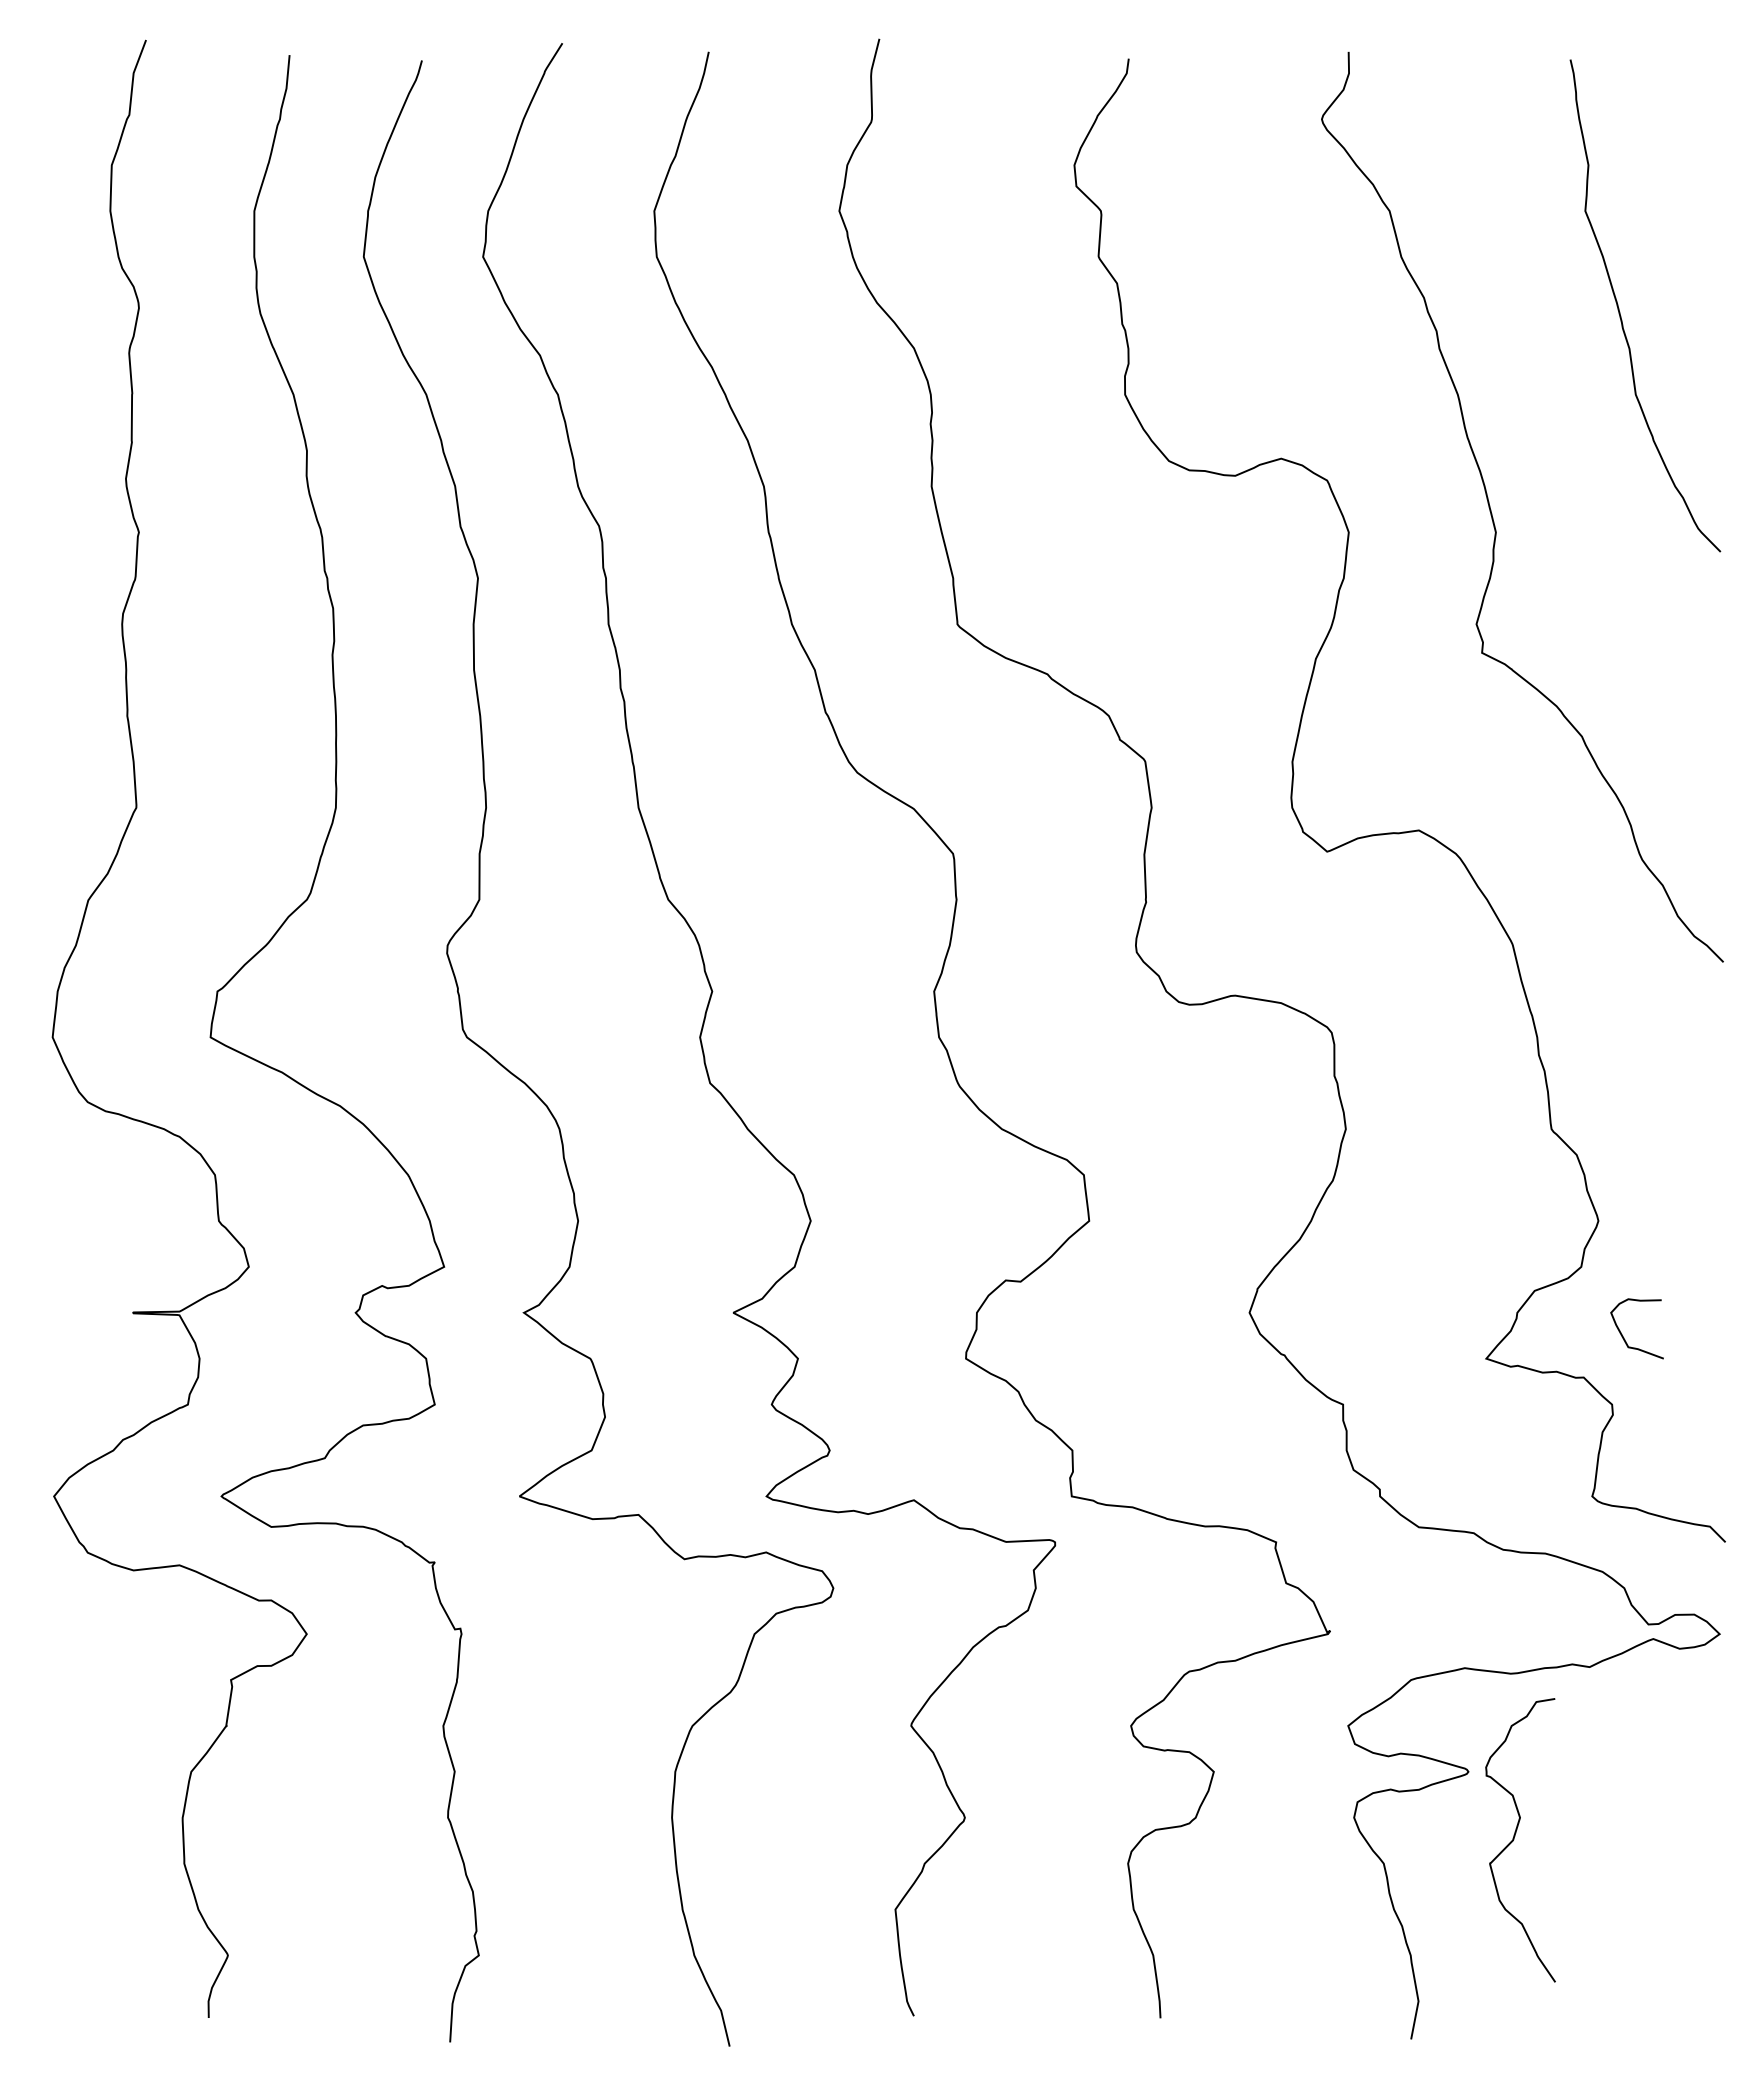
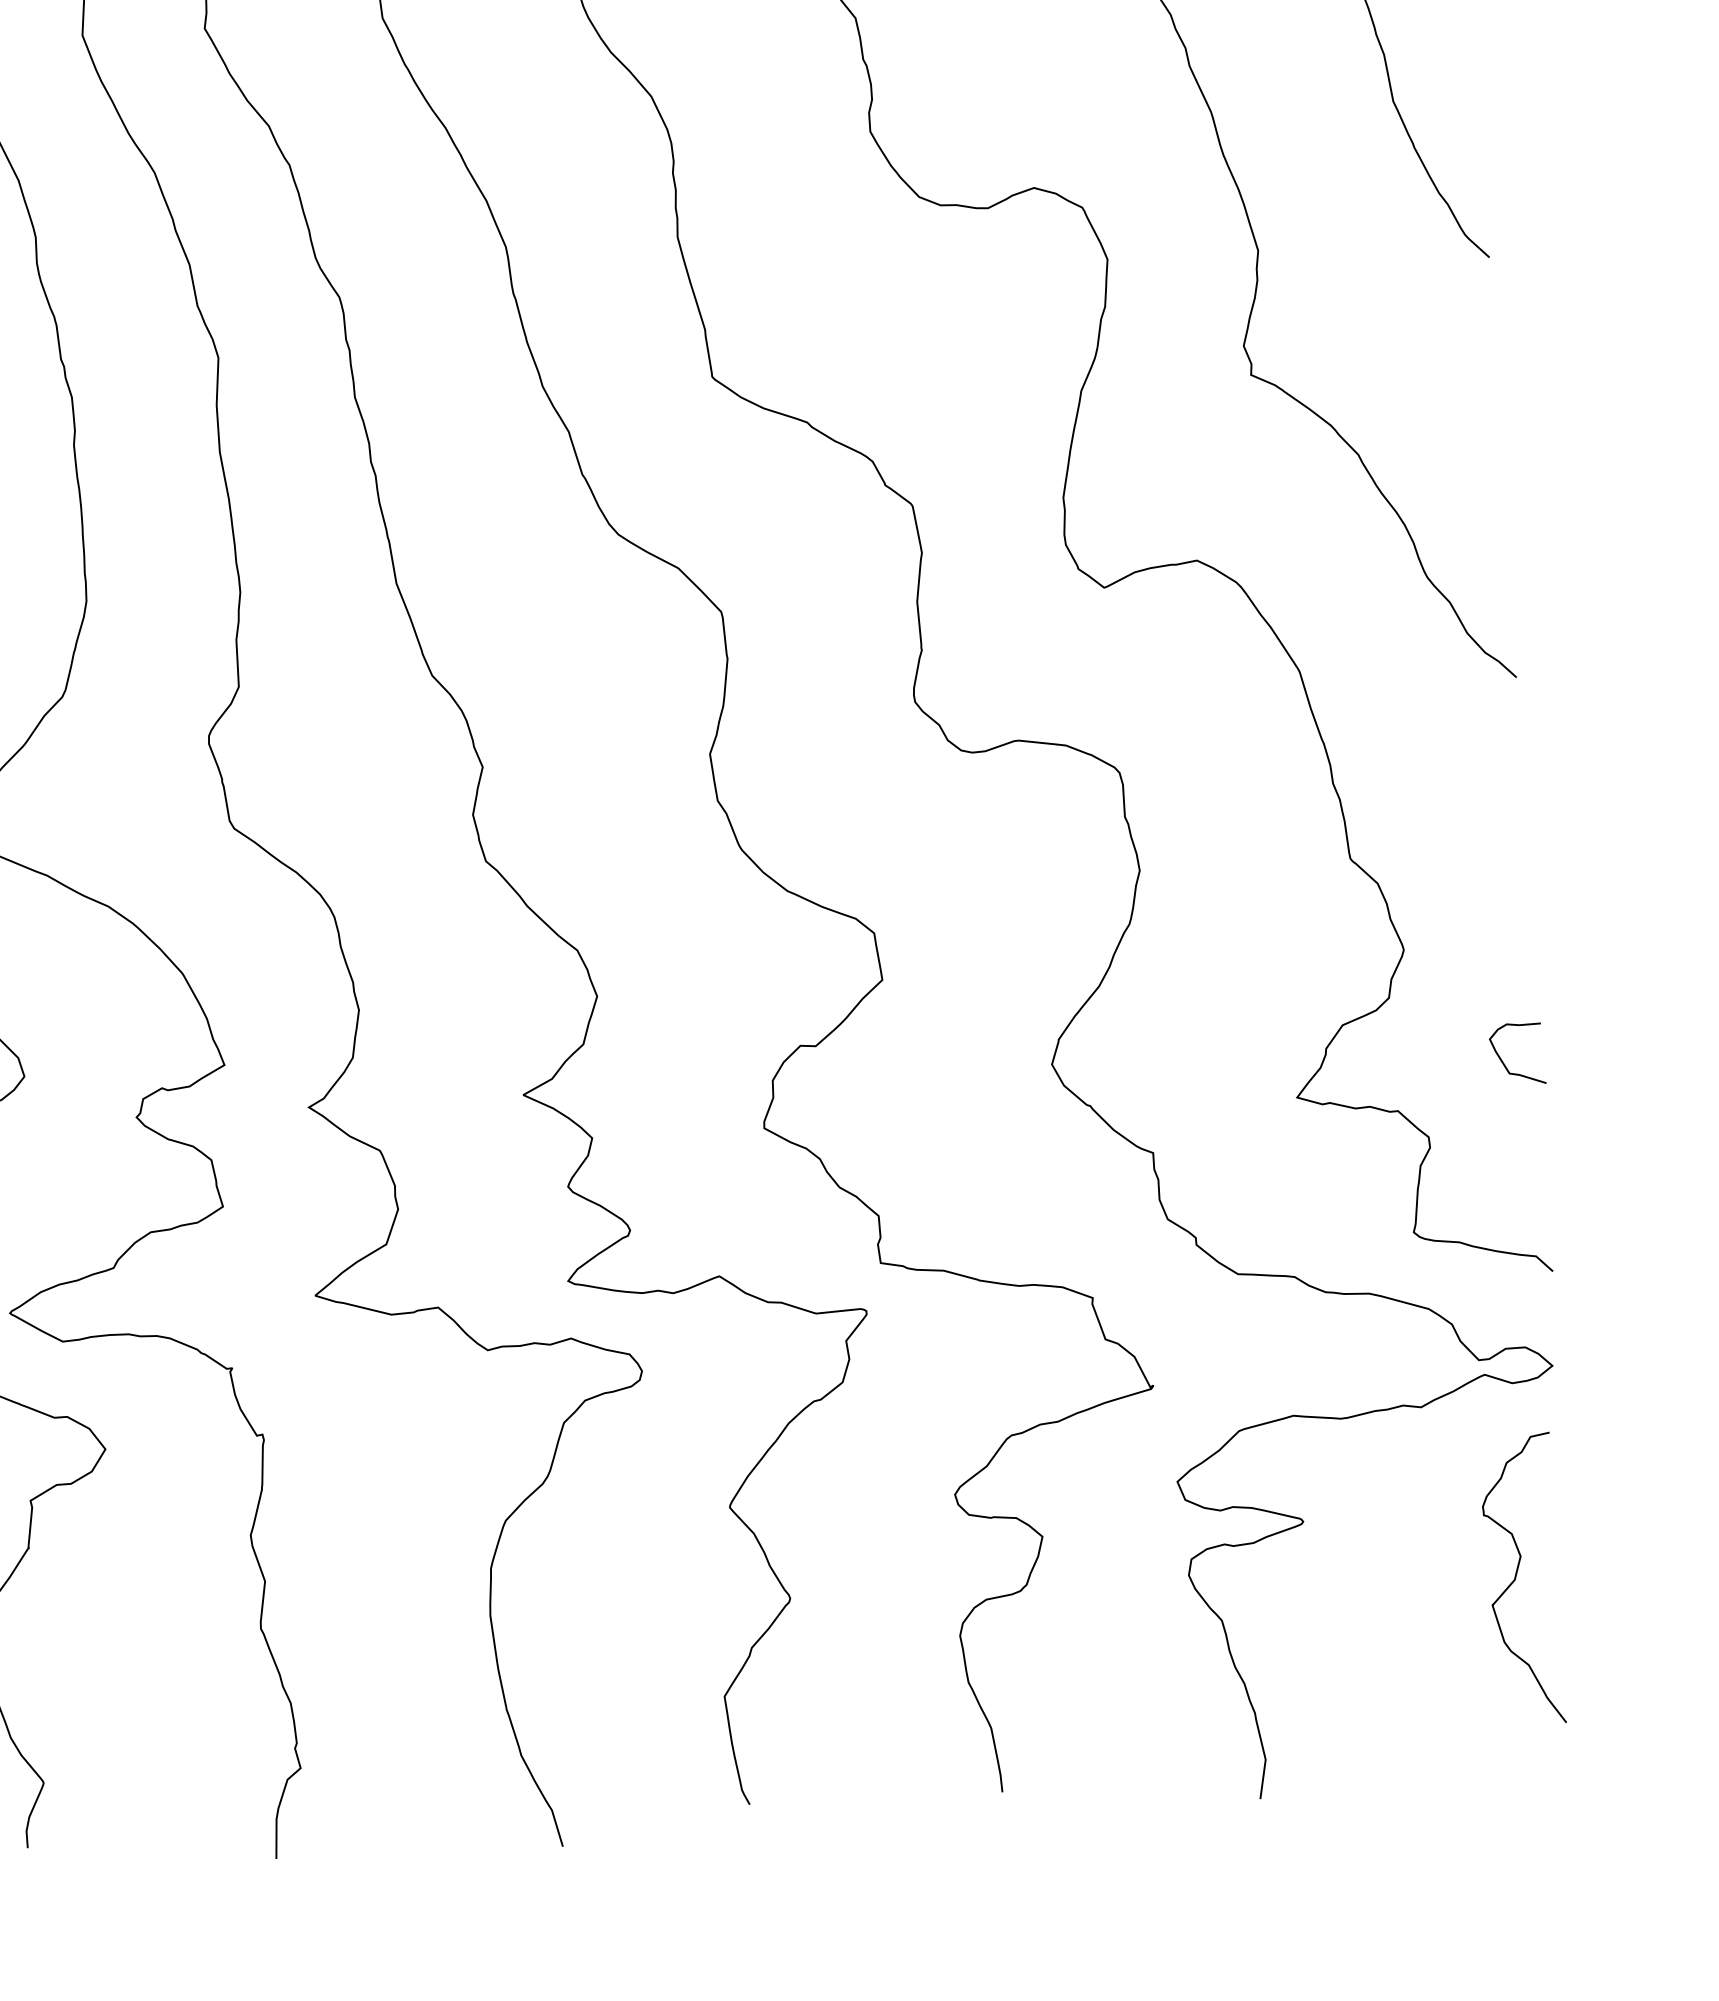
curve: (1624, 1337) -> (1505, 1063), moved
curve: (1514, 1839) -> (1516, 1578), moved

